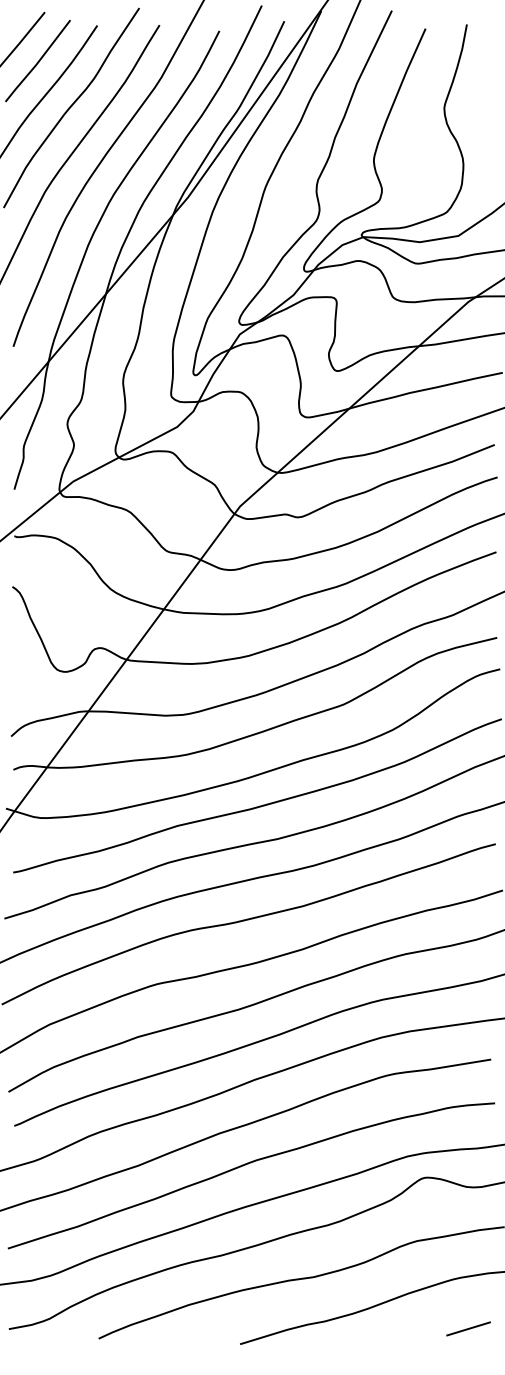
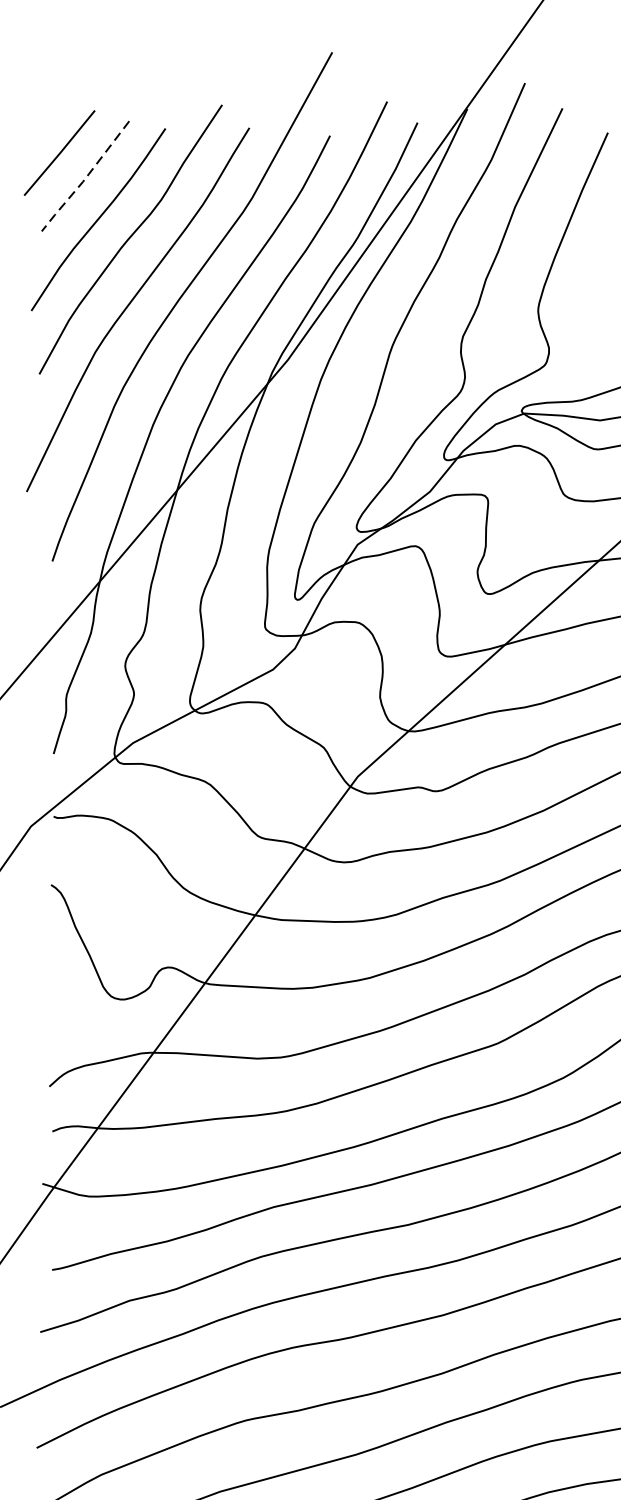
line: (37, 62) -> (84, 178), solid -> dashed

